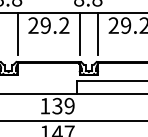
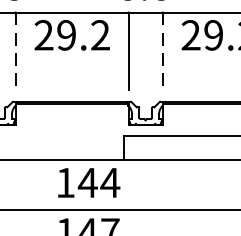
line: (17, 34) -> (14, 51), solid -> dashed
line: (98, 34) -> (163, 51), solid -> dashed
text: (63, 105) -> (99, 181), 139 -> 144

